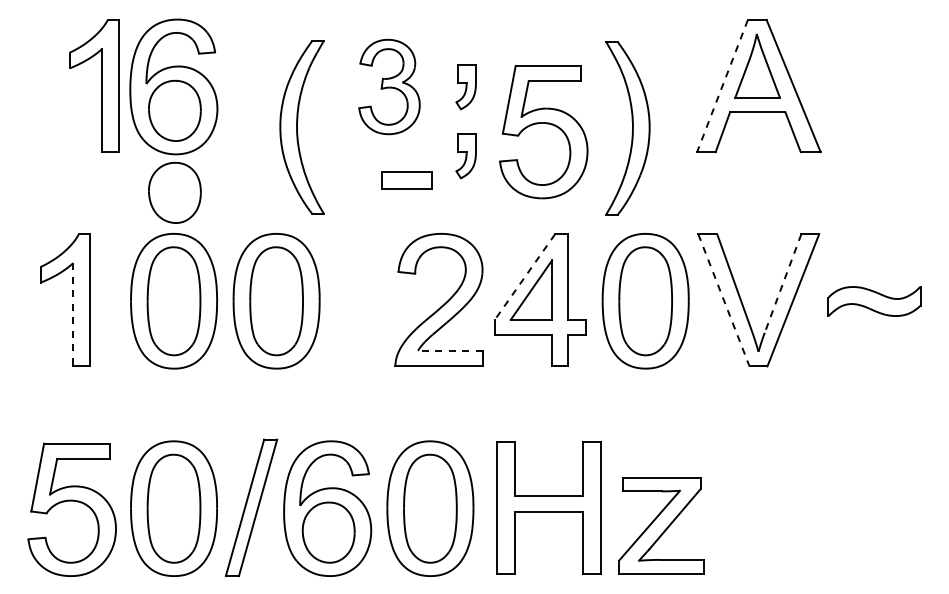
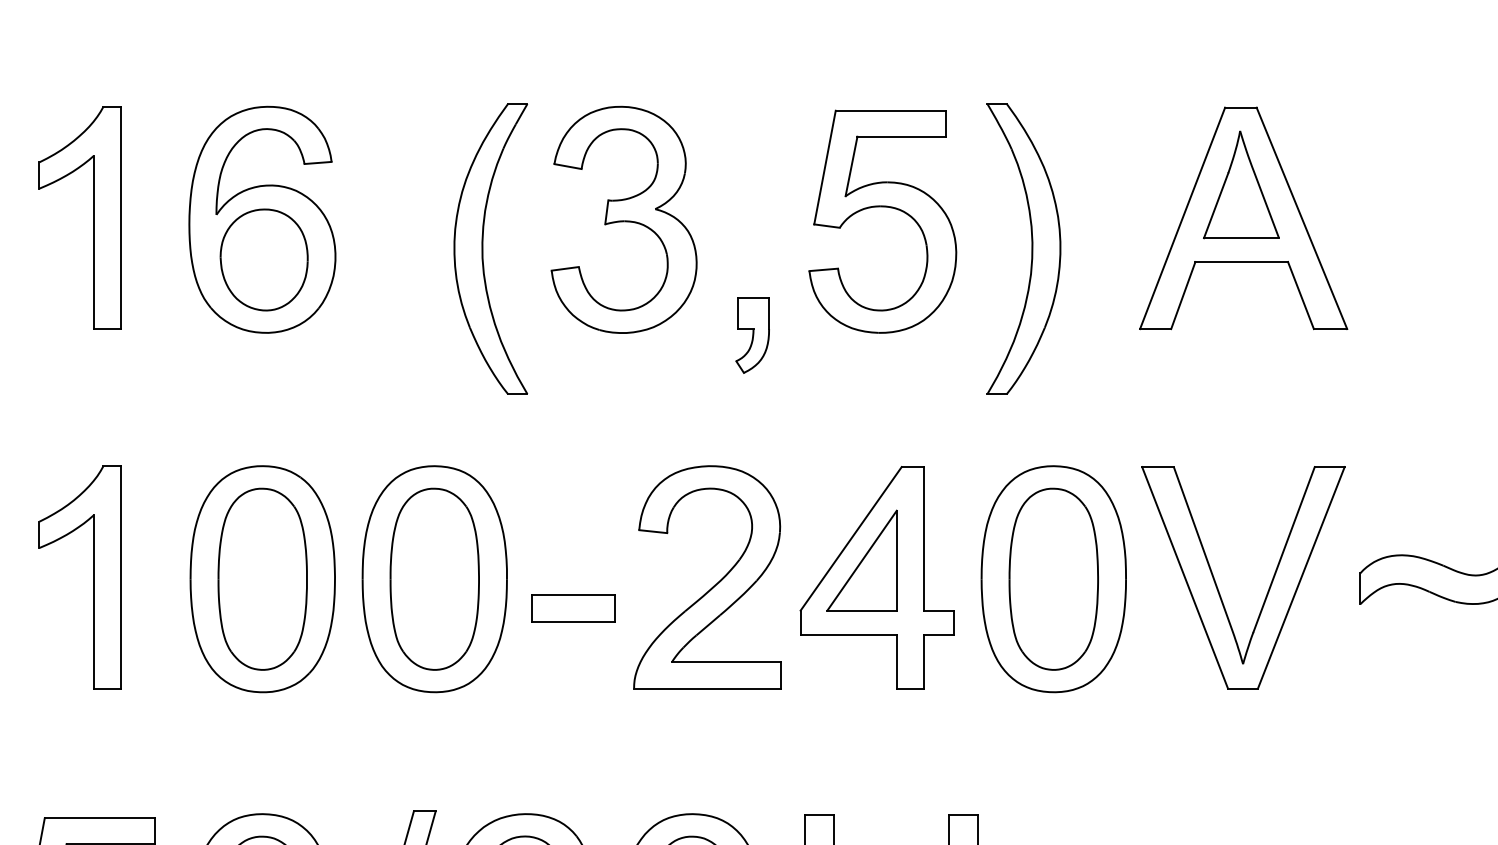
part: (101, 85) -> (92, 217), moved
part: (389, 86) -> (624, 219), size x1.43
line: (722, 86) -> (1182, 219), dashed -> solid
part: (465, 87) -> (751, 220), removed
part: (546, 124) -> (887, 208), moved
part: (301, 127) -> (489, 249), moved
part: (627, 128) -> (1023, 249), moved
part: (406, 180) -> (572, 608), moved
part: (174, 192) -> (263, 396), removed
line: (524, 277) -> (850, 539), dashed -> solid
line: (782, 284) -> (1283, 551), dashed -> solid
line: (723, 300) -> (1184, 577), dashed -> solid
line: (73, 314) -> (94, 601), dashed -> solid
line: (449, 350) -> (724, 661), dashed -> solid

